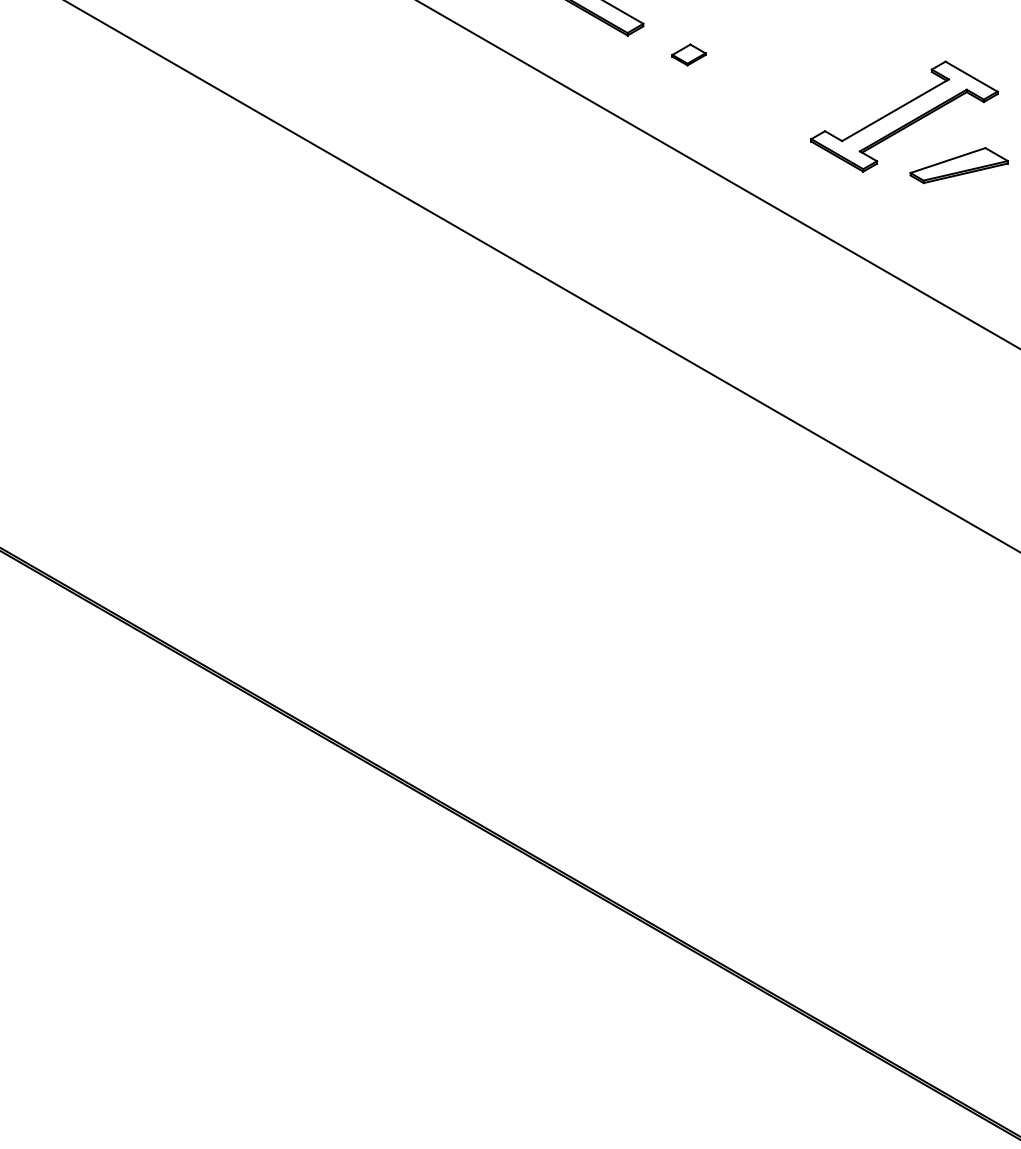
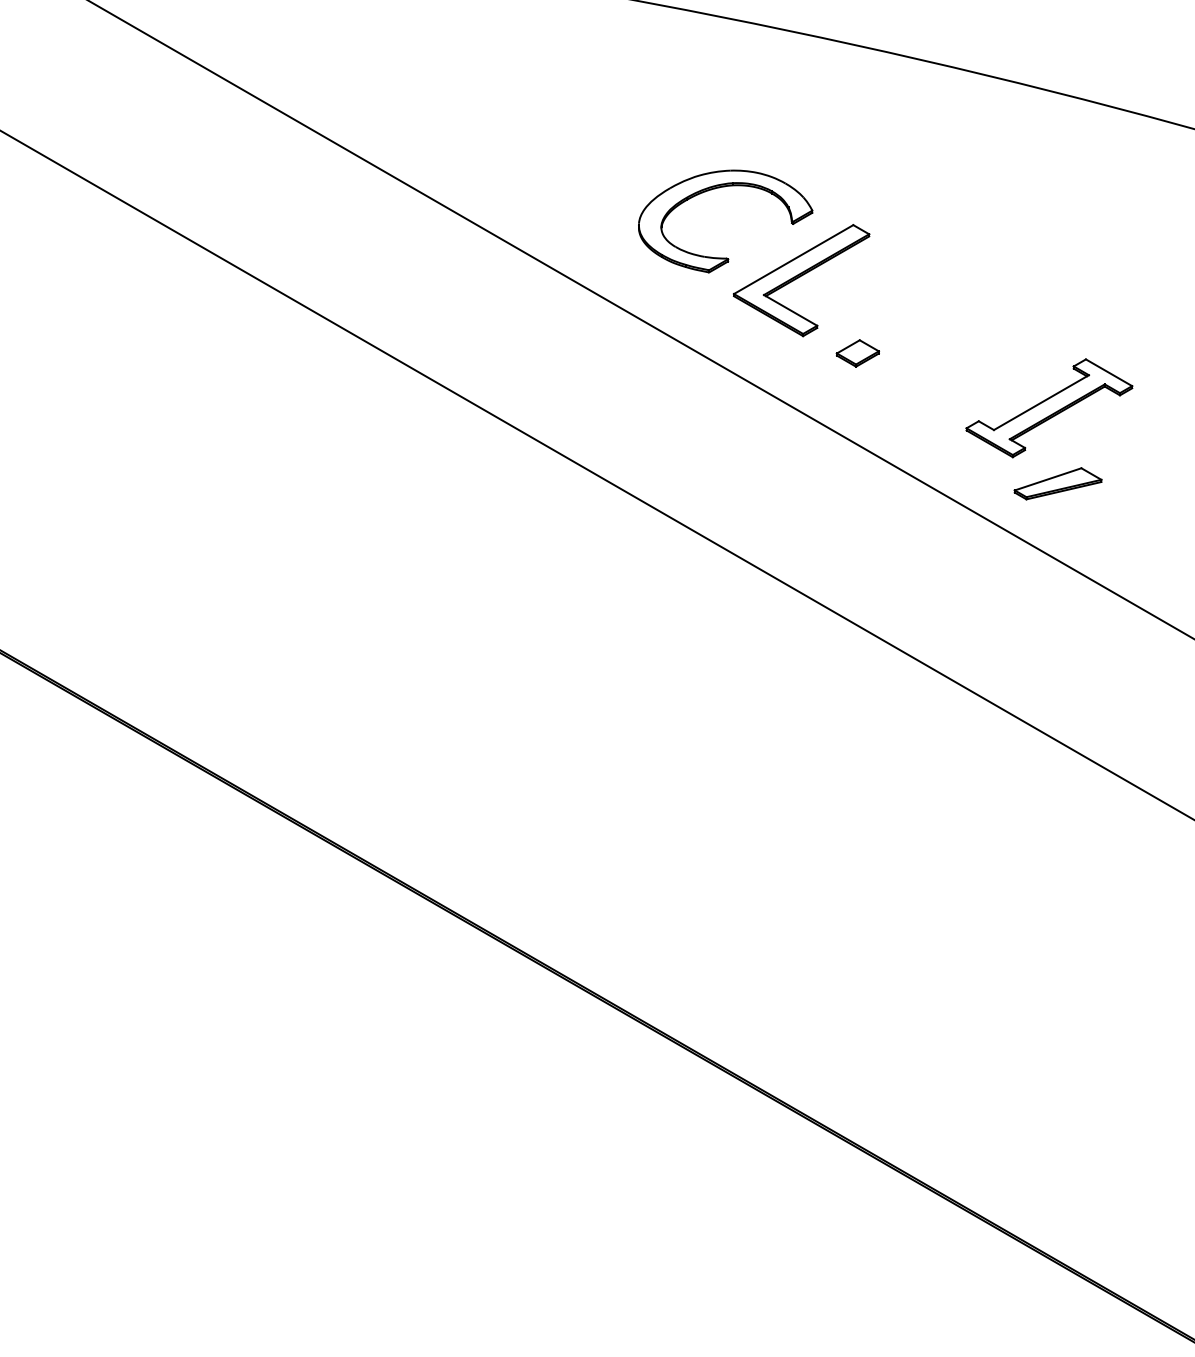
part: (688, 55) -> (857, 353), size x1.43
part: (958, 165) -> (1057, 483), moved

